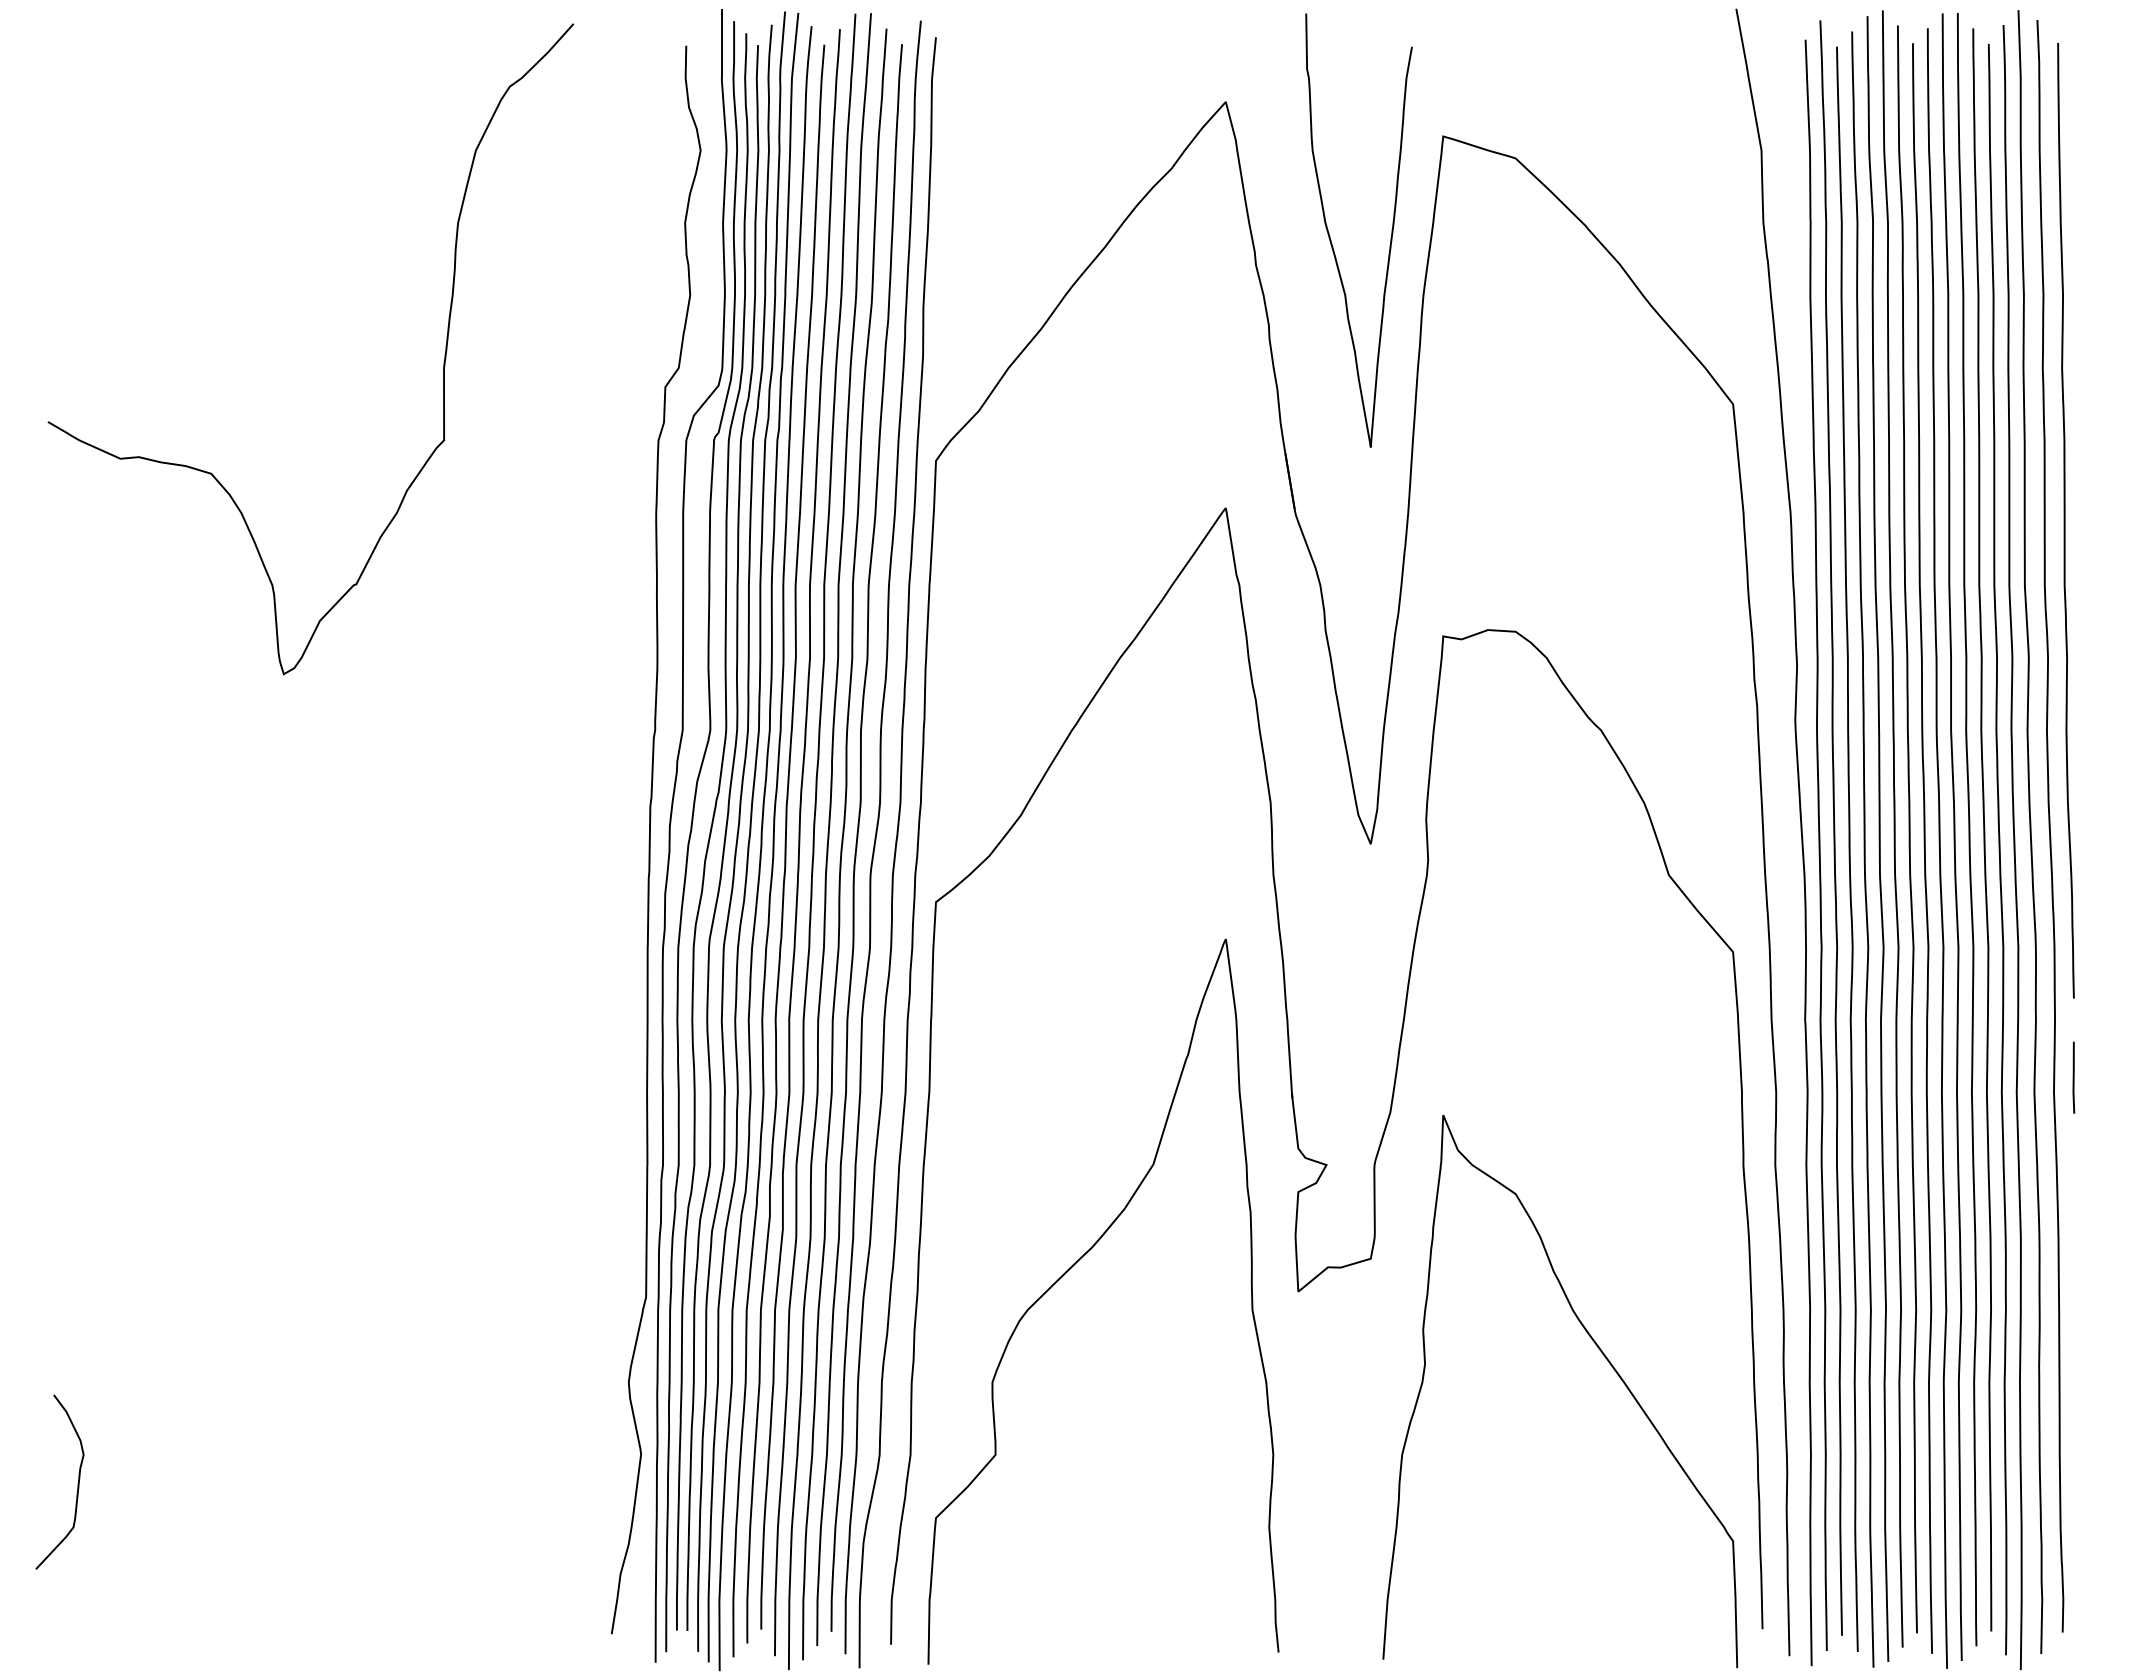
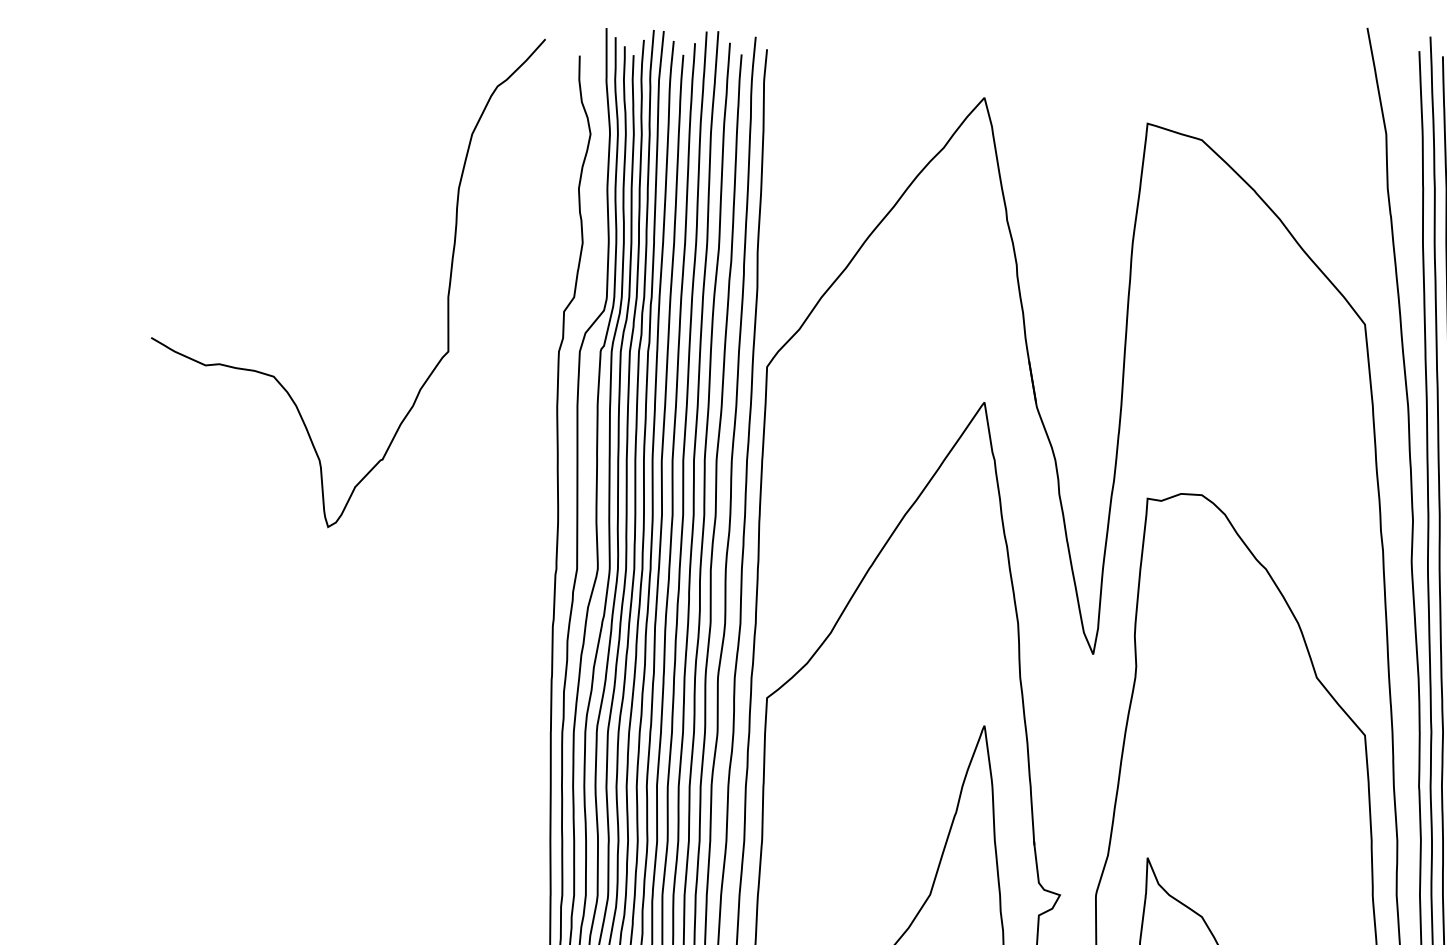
curve: (1331, 239) -> (1063, 200), removed
curve: (443, 362) -> (447, 293), moved

